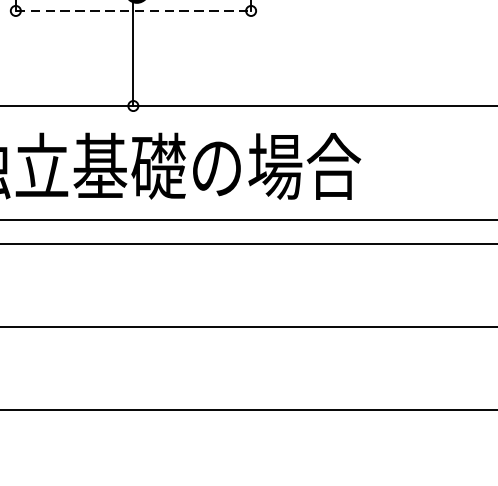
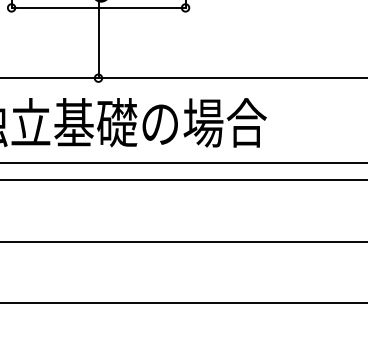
line: (133, 10) -> (98, 7), dashed -> solid

